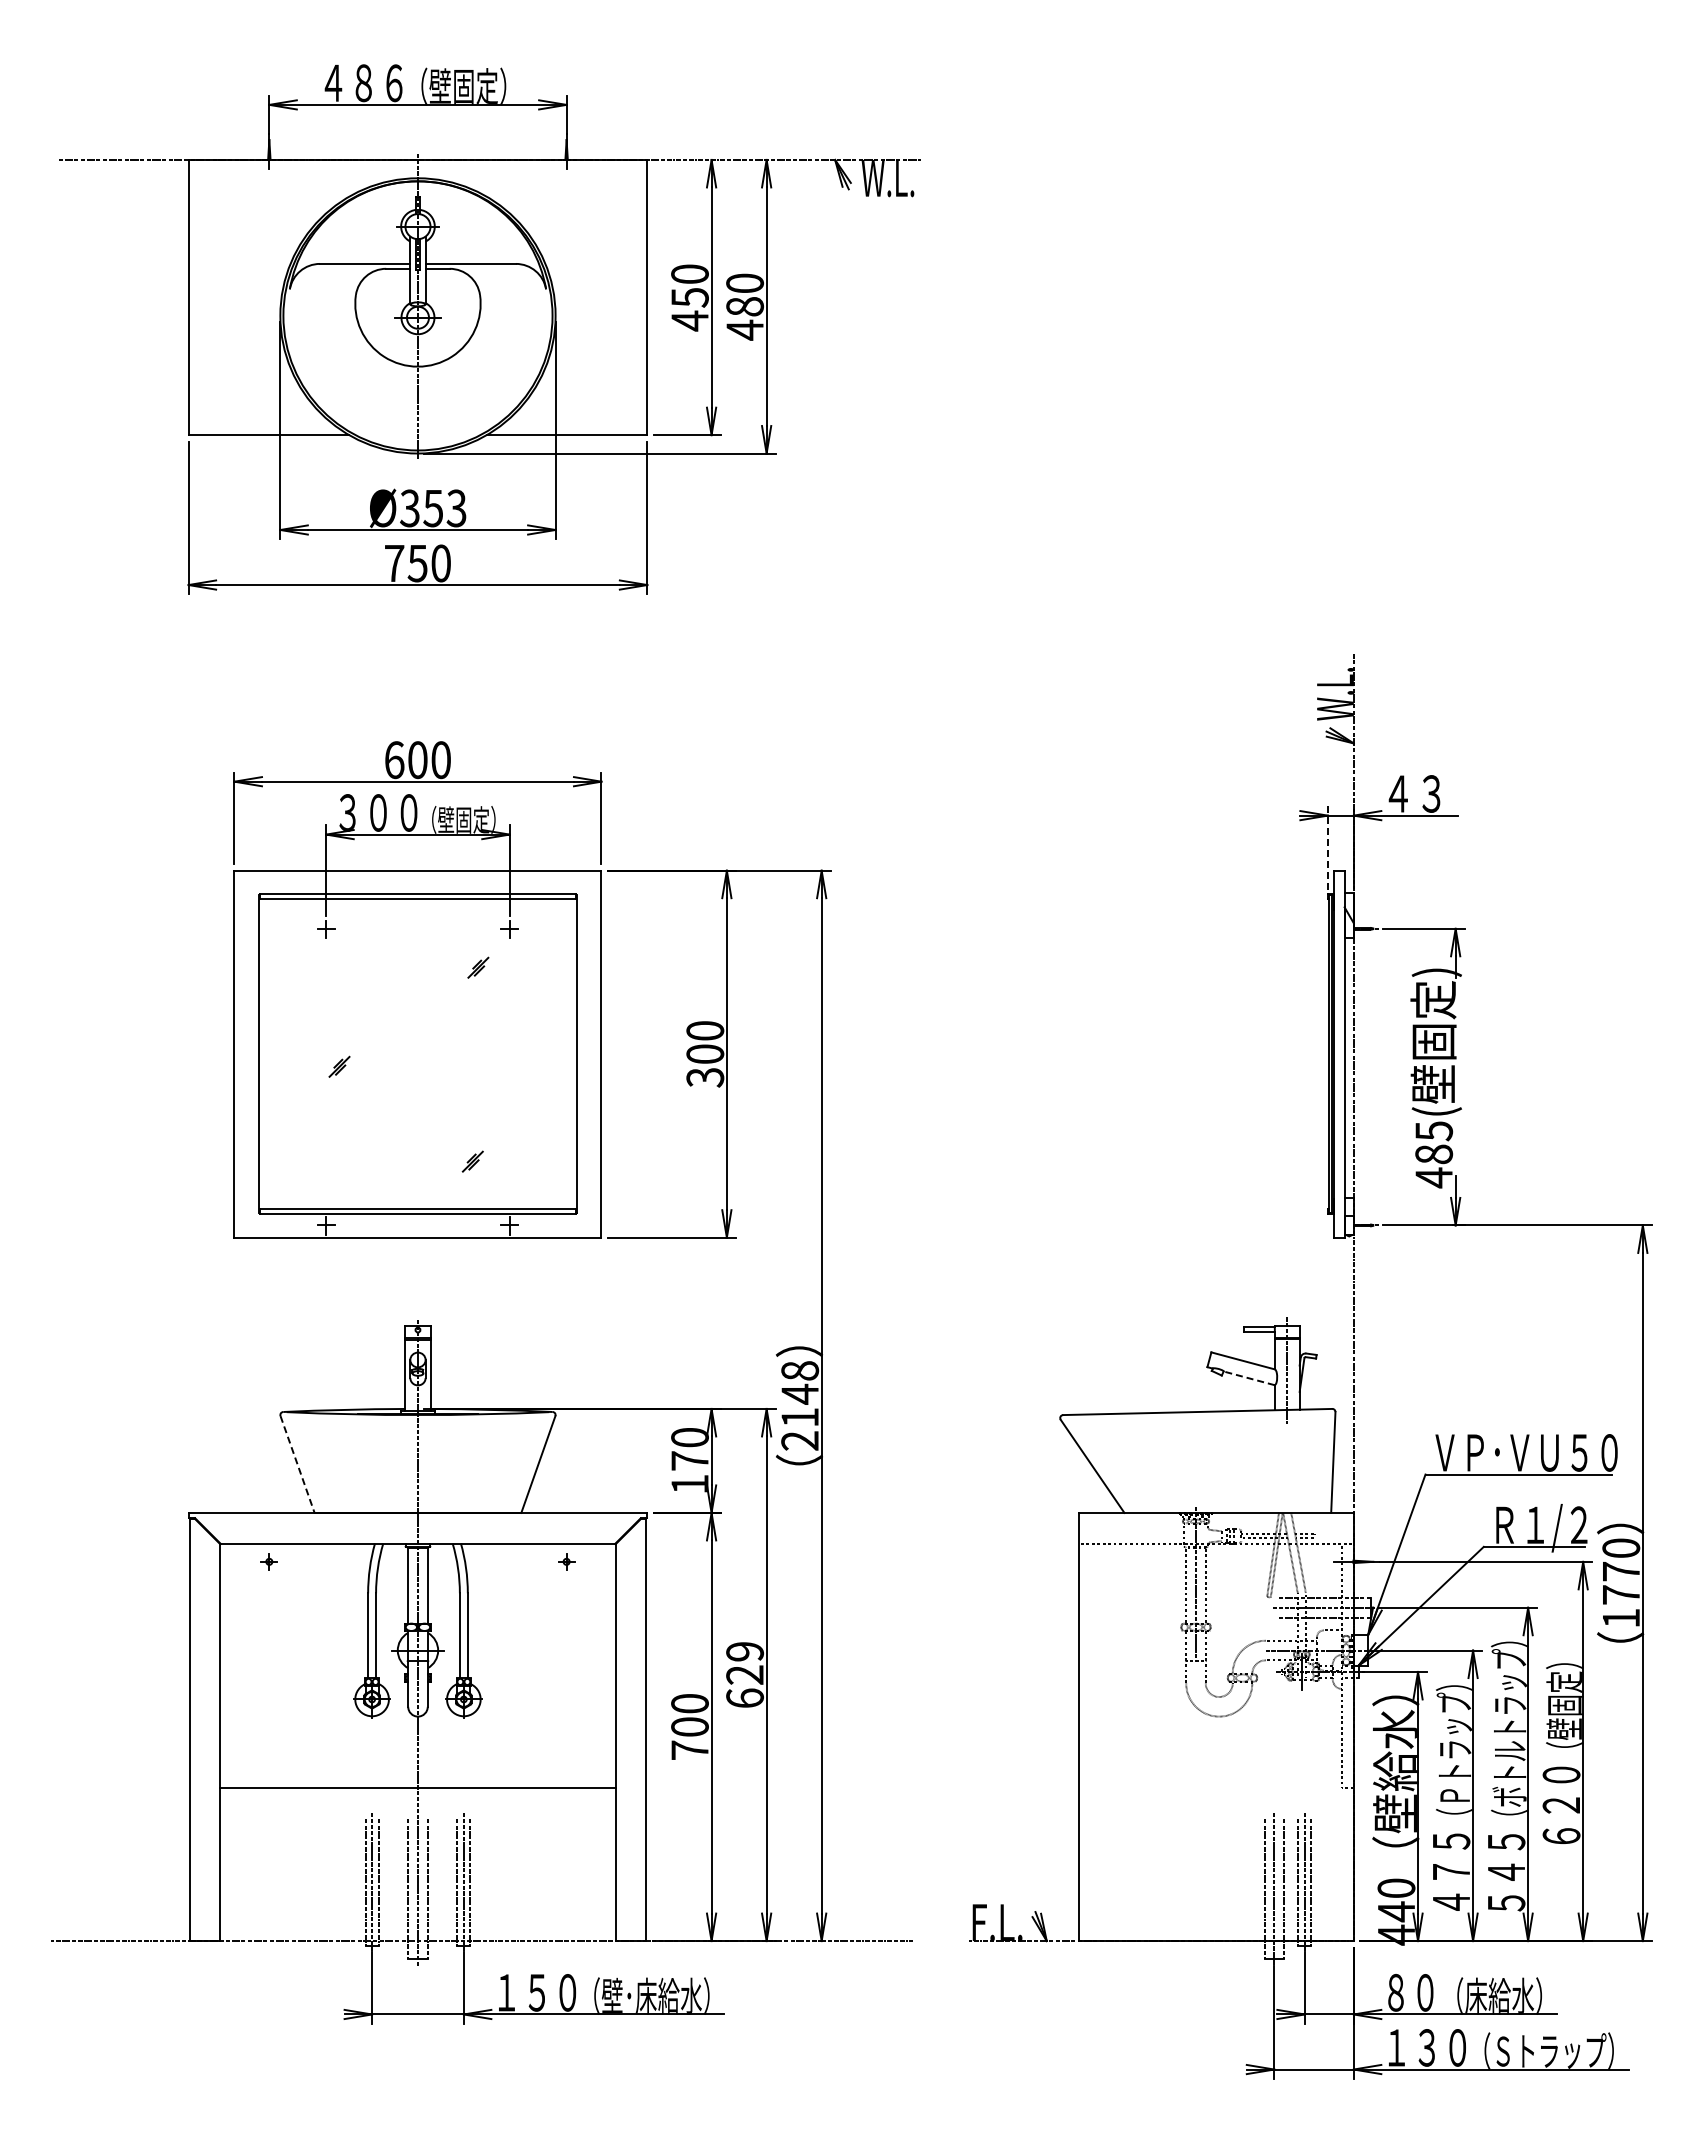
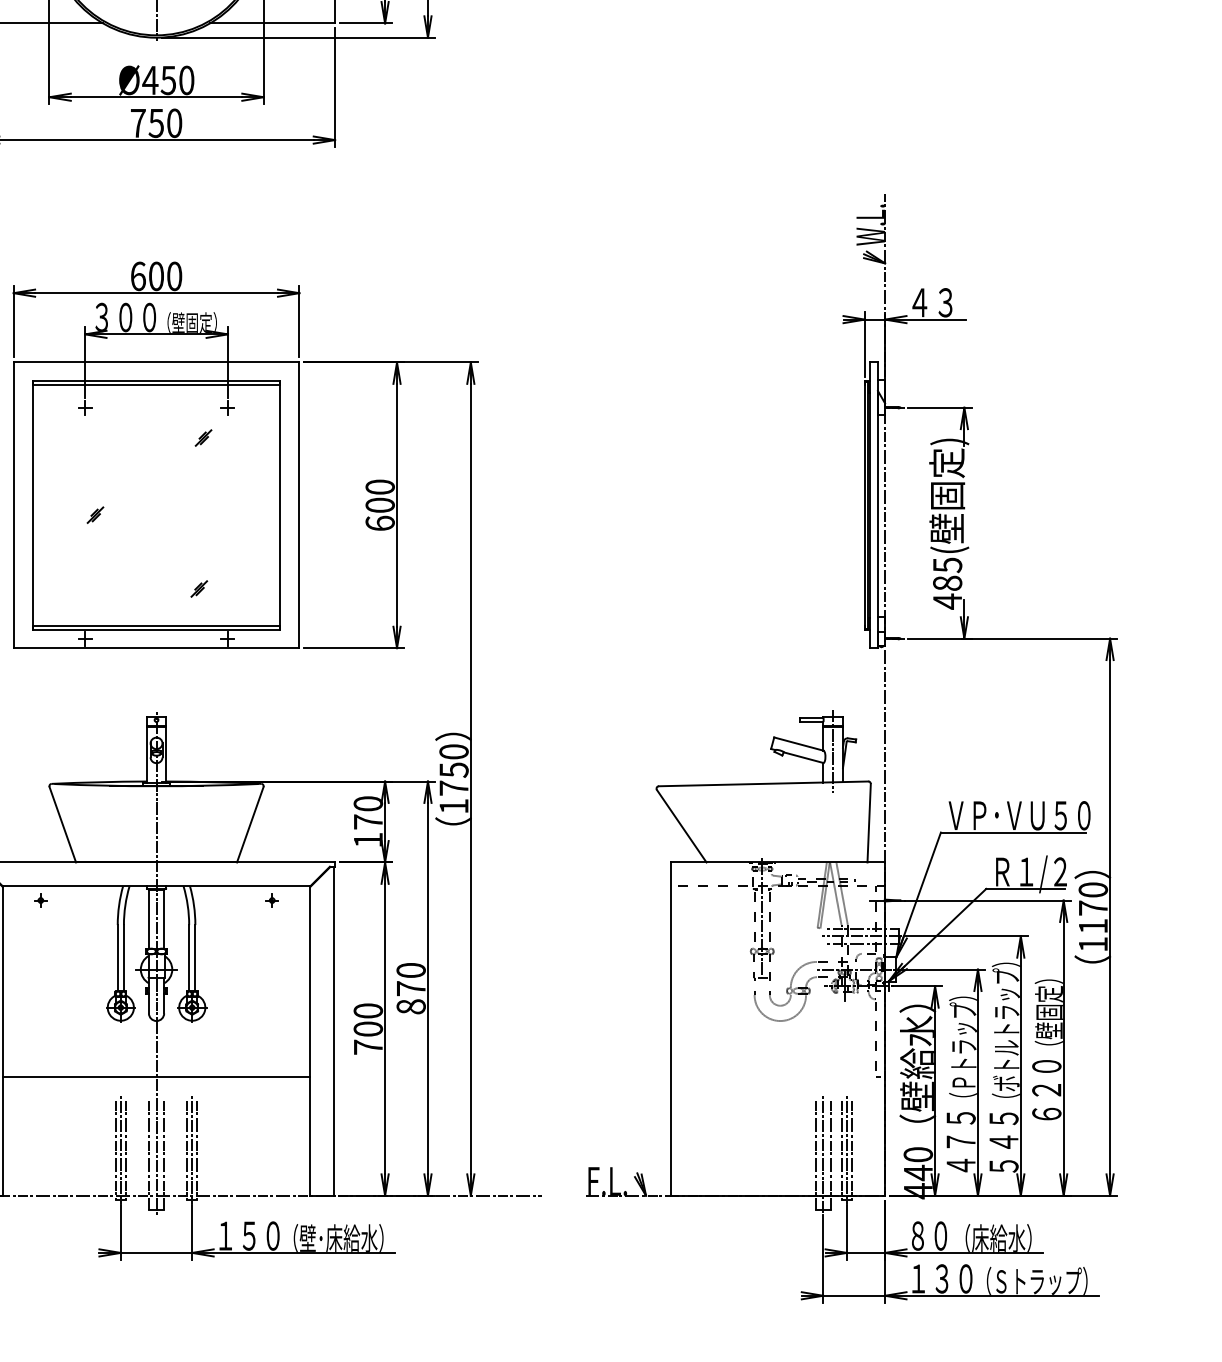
text: (432, 508) -> (167, 80), Ø353 -> Ø450
line: (1327, 848) -> (864, 345), dashed -> solid
text: (705, 1077) -> (380, 523), 300 -> 600
line: (1248, 1378) -> (803, 757), dashed -> solid
text: (800, 1405) -> (454, 778), 2148 -> 1750
line: (297, 1464) -> (62, 824), dashed -> solid
text: (1621, 1594) -> (1093, 925), 1770 -> 1170
text: (745, 1674) -> (411, 988), 629 -> 870

